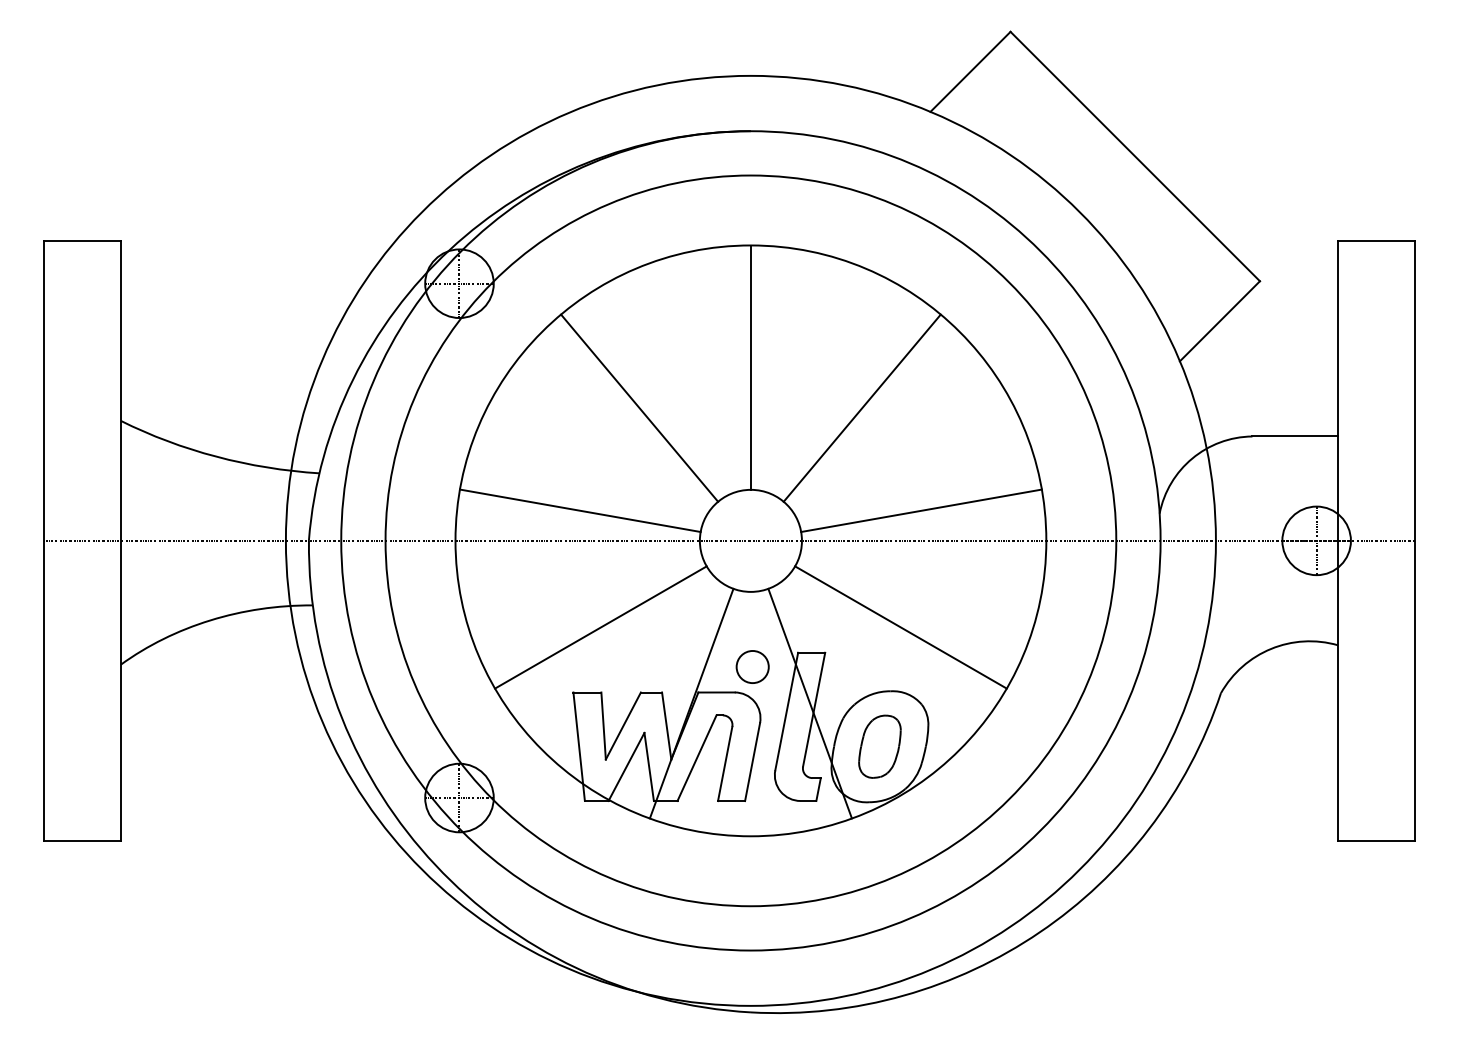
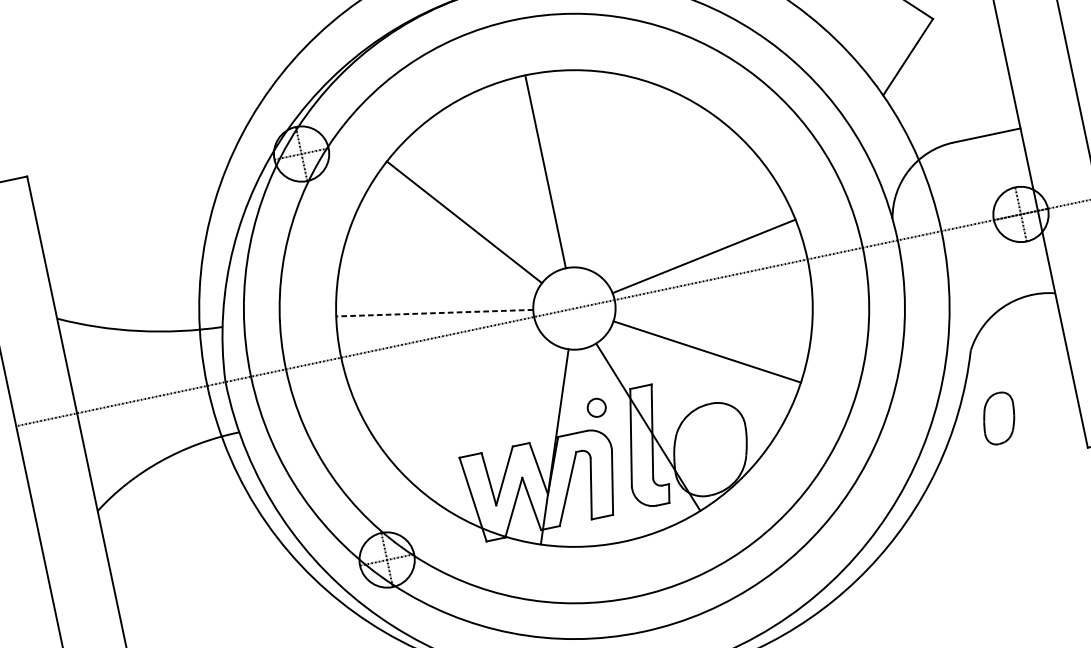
line: (861, 407) -> (639, 184), removed
line: (579, 510) -> (434, 313), solid -> dashed
line: (600, 627) -> (470, 401), removed
circle: (752, 666) -> (596, 407), size x0.7
part: (879, 746) -> (998, 418), moved

